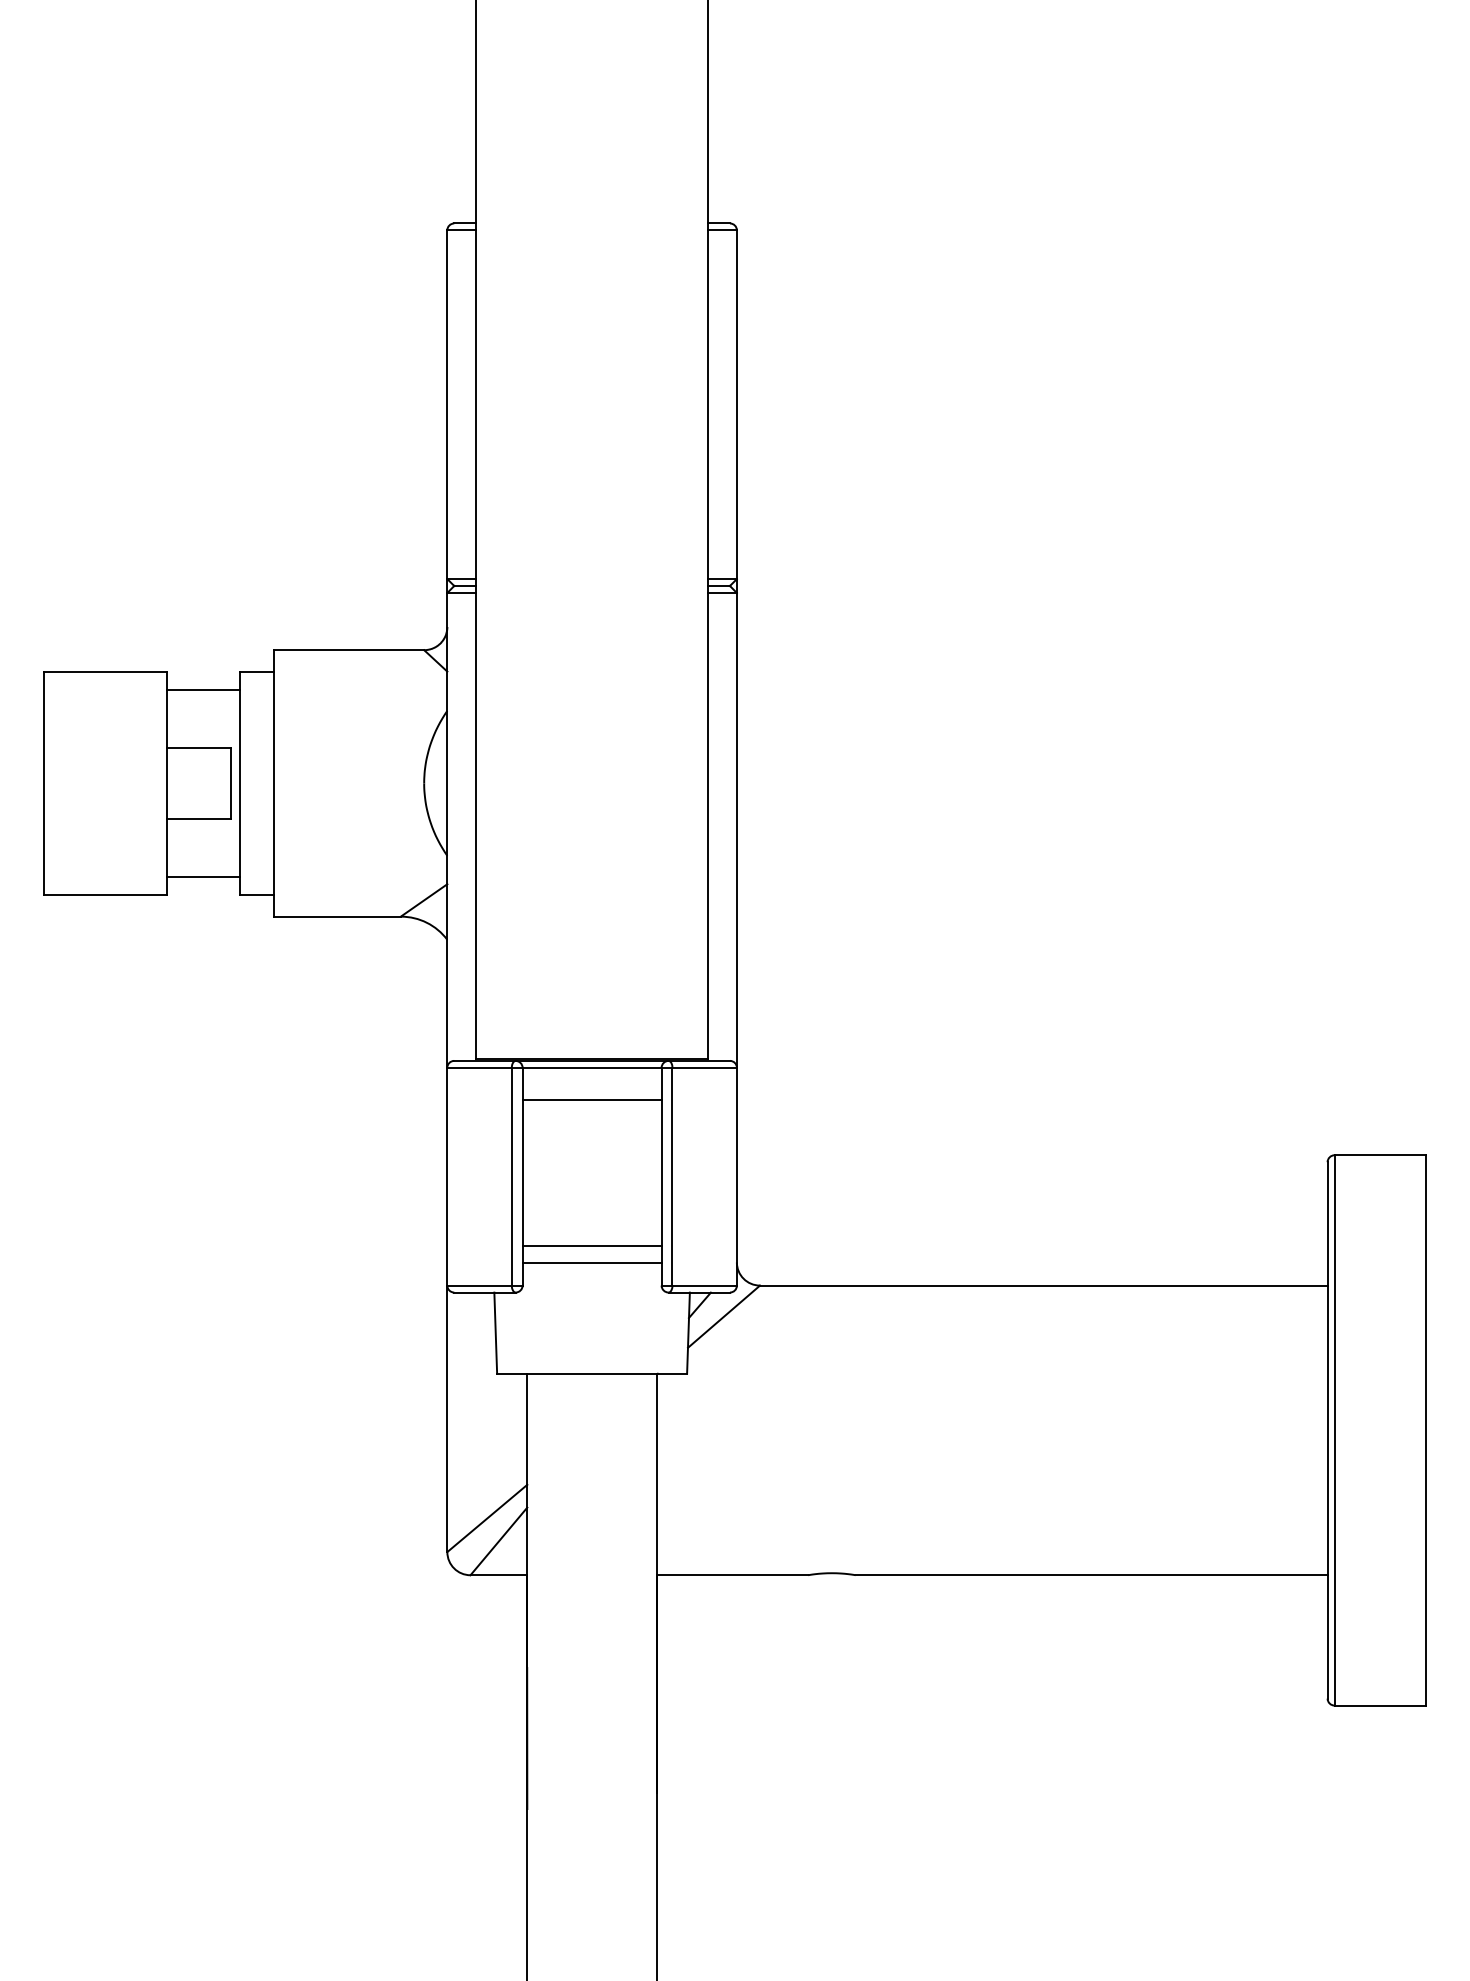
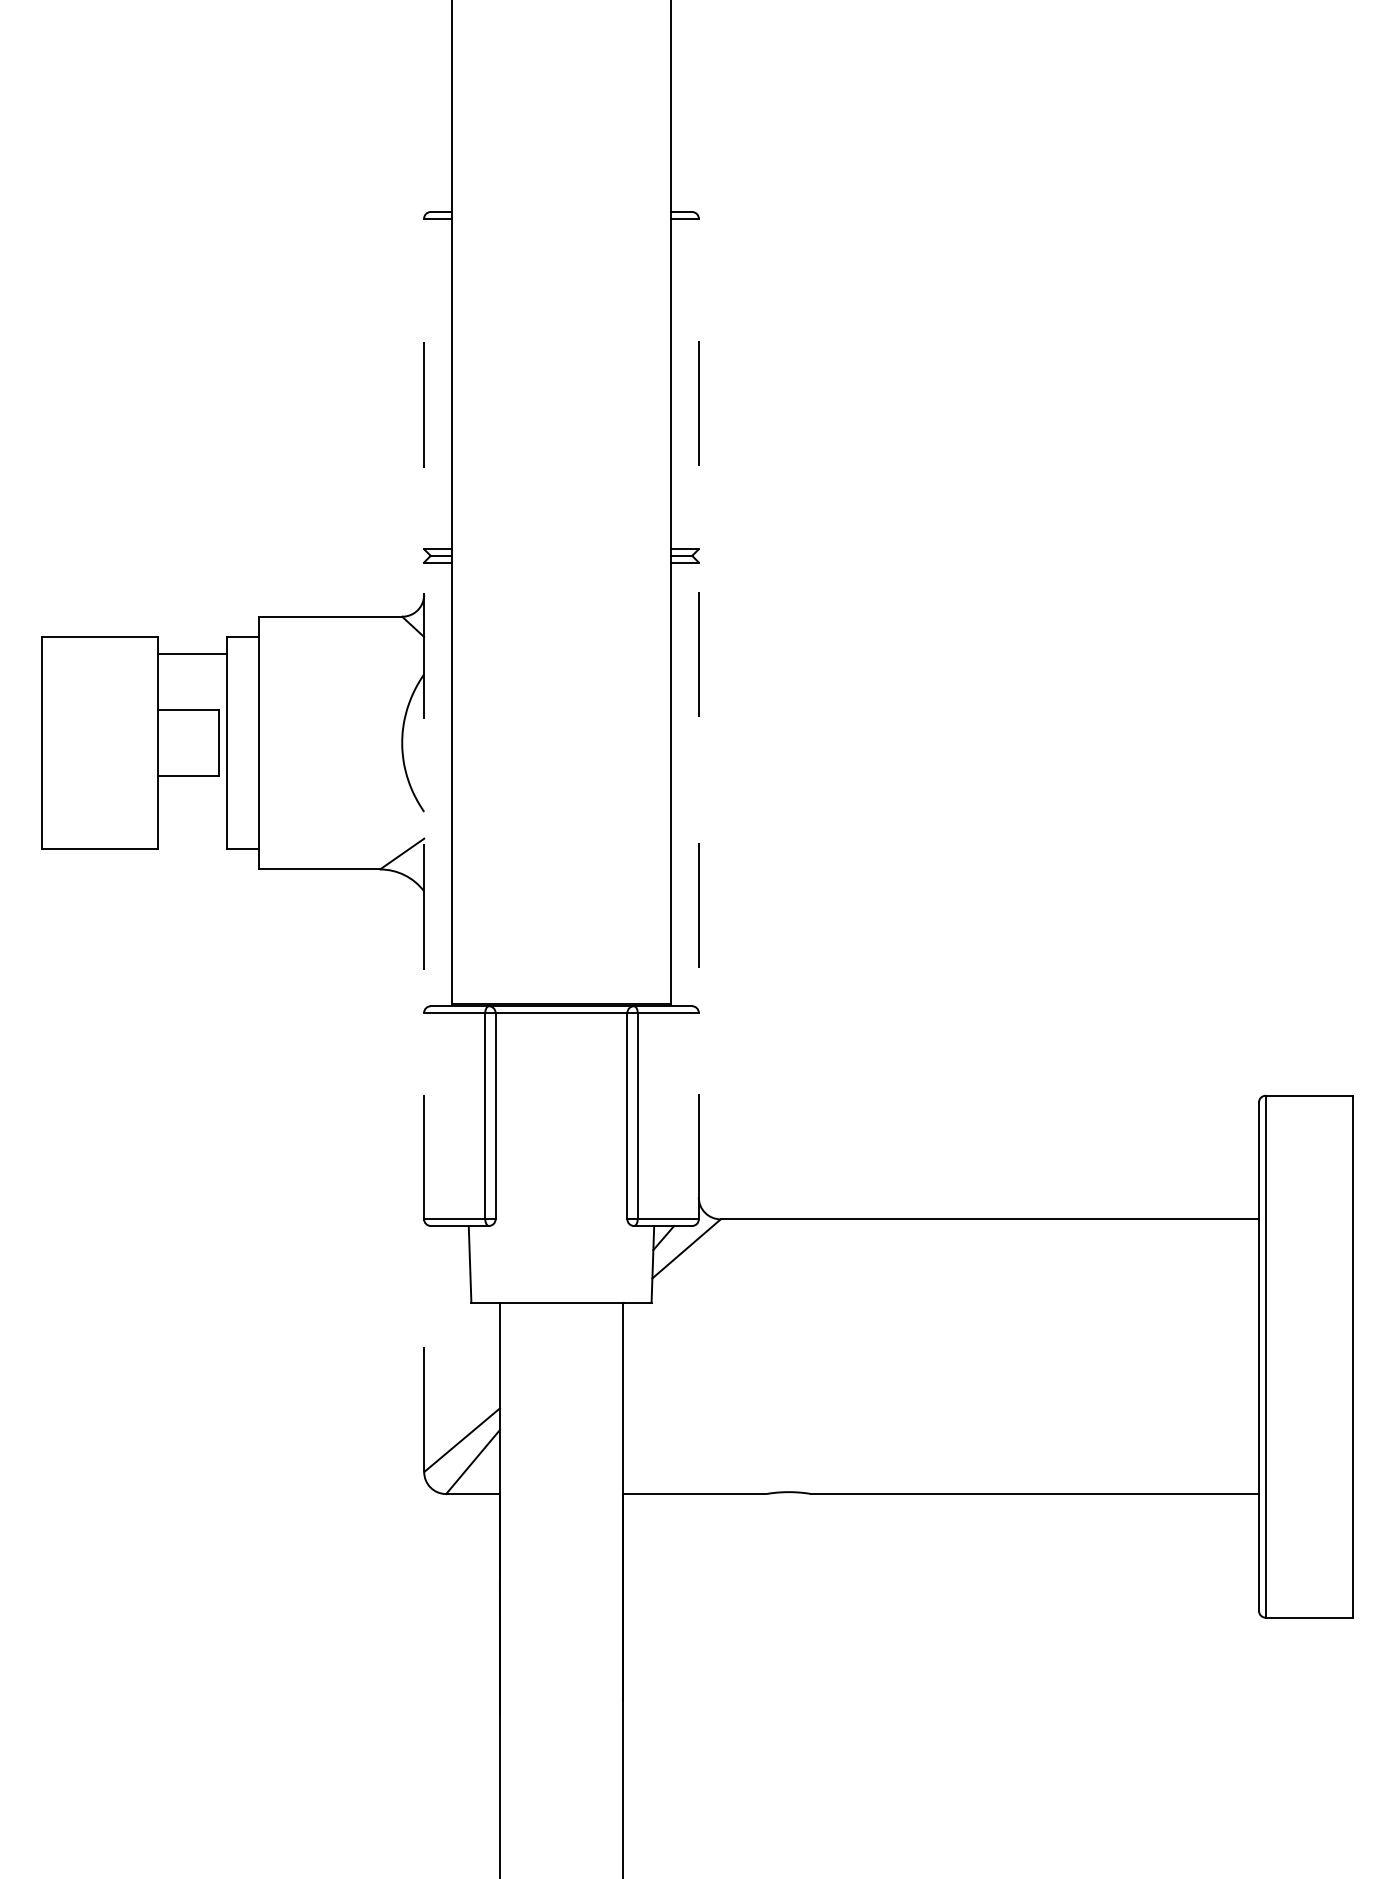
line: (736, 758) -> (698, 719), solid -> dashed
line: (202, 876) -> (191, 831), removed
line: (447, 891) -> (424, 845), solid -> dashed
line: (591, 1100) -> (560, 1043), removed
line: (591, 1246) -> (560, 1182), removed
line: (591, 1262) -> (560, 1197), removed

